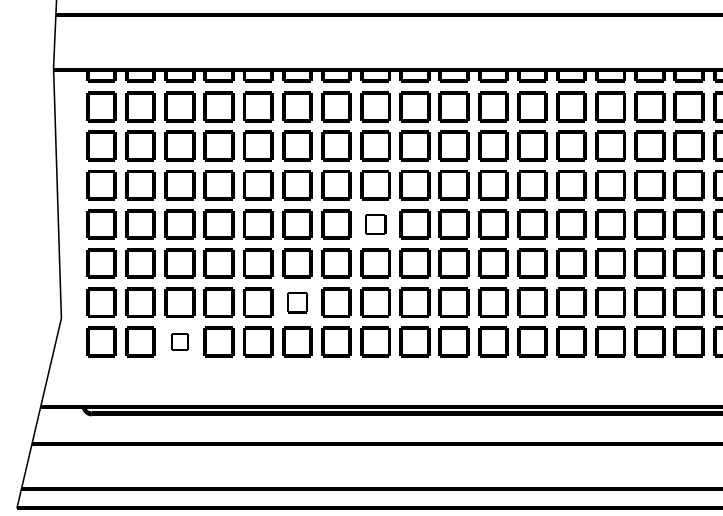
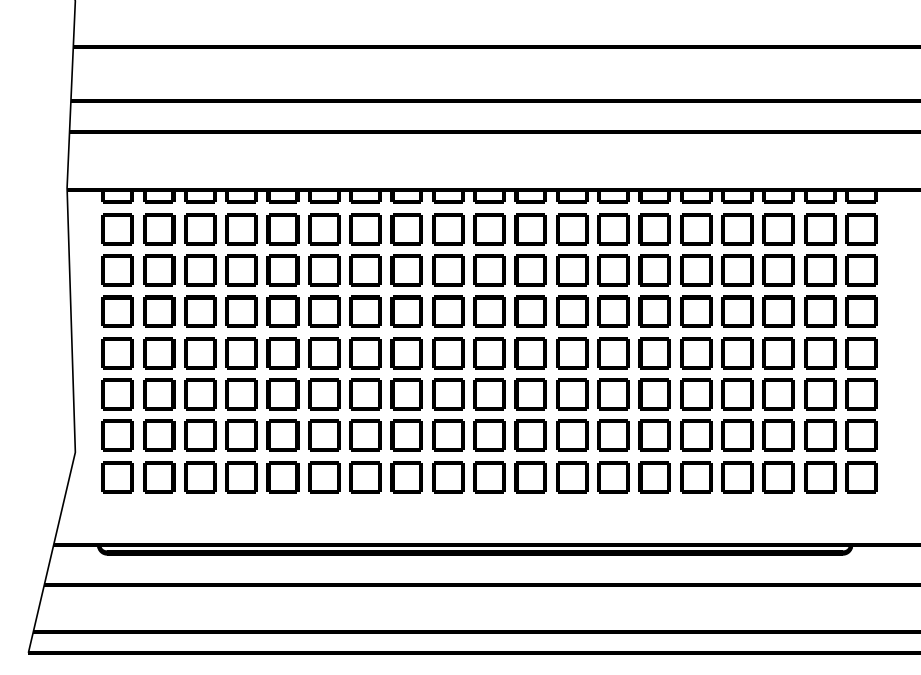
part: (375, 224) -> (406, 353), size x1.43
part: (297, 302) -> (324, 435), size x1.43
part: (180, 342) -> (200, 477), size x1.67

